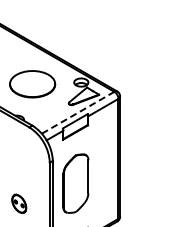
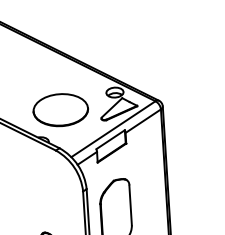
part: (32, 84) -> (60, 110), moved
line: (78, 112) -> (113, 128), dashed -> solid

